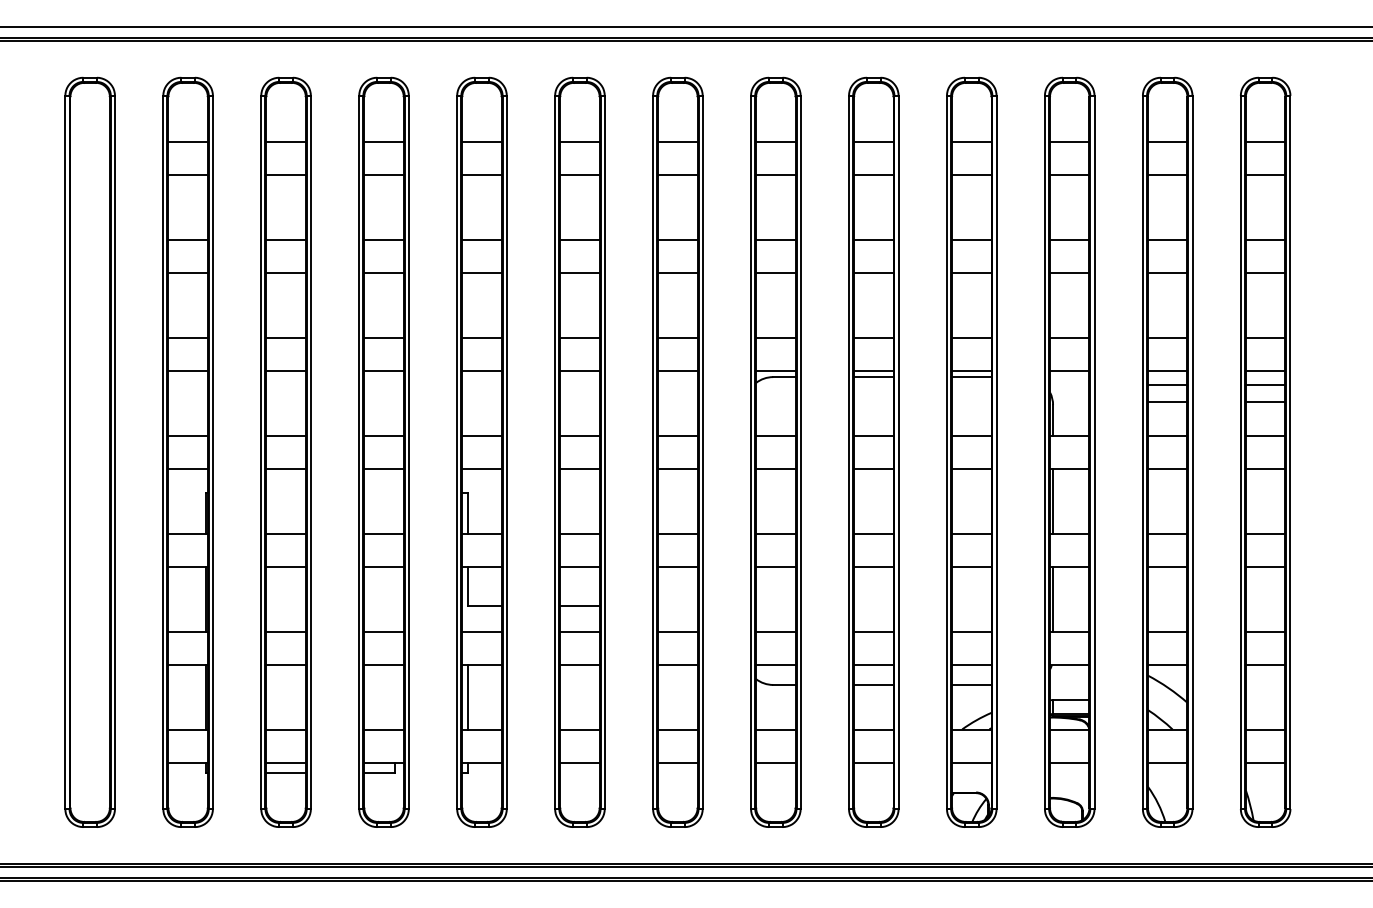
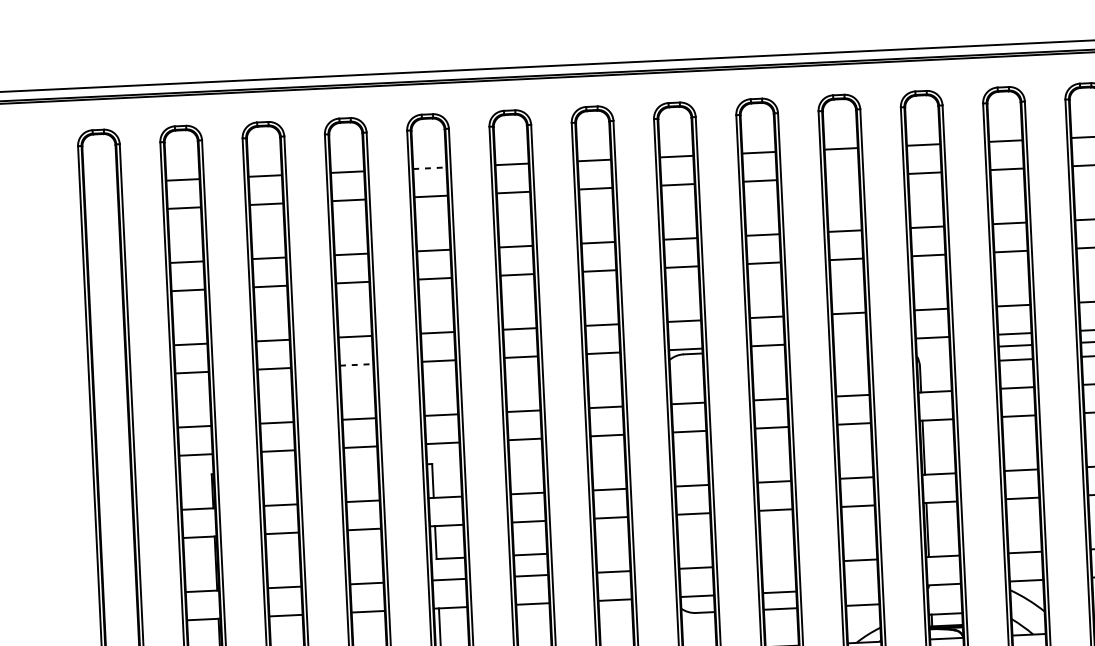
line: (481, 141) -> (429, 168), solid -> dashed
line: (971, 175) -> (842, 177), removed
line: (384, 371) -> (357, 365), solid -> dashed
line: (971, 371) -> (850, 341), removed
line: (873, 377) -> (768, 350), removed
line: (971, 377) -> (850, 346), removed
line: (873, 631) -> (778, 564), removed
line: (971, 665) -> (861, 588), removed

